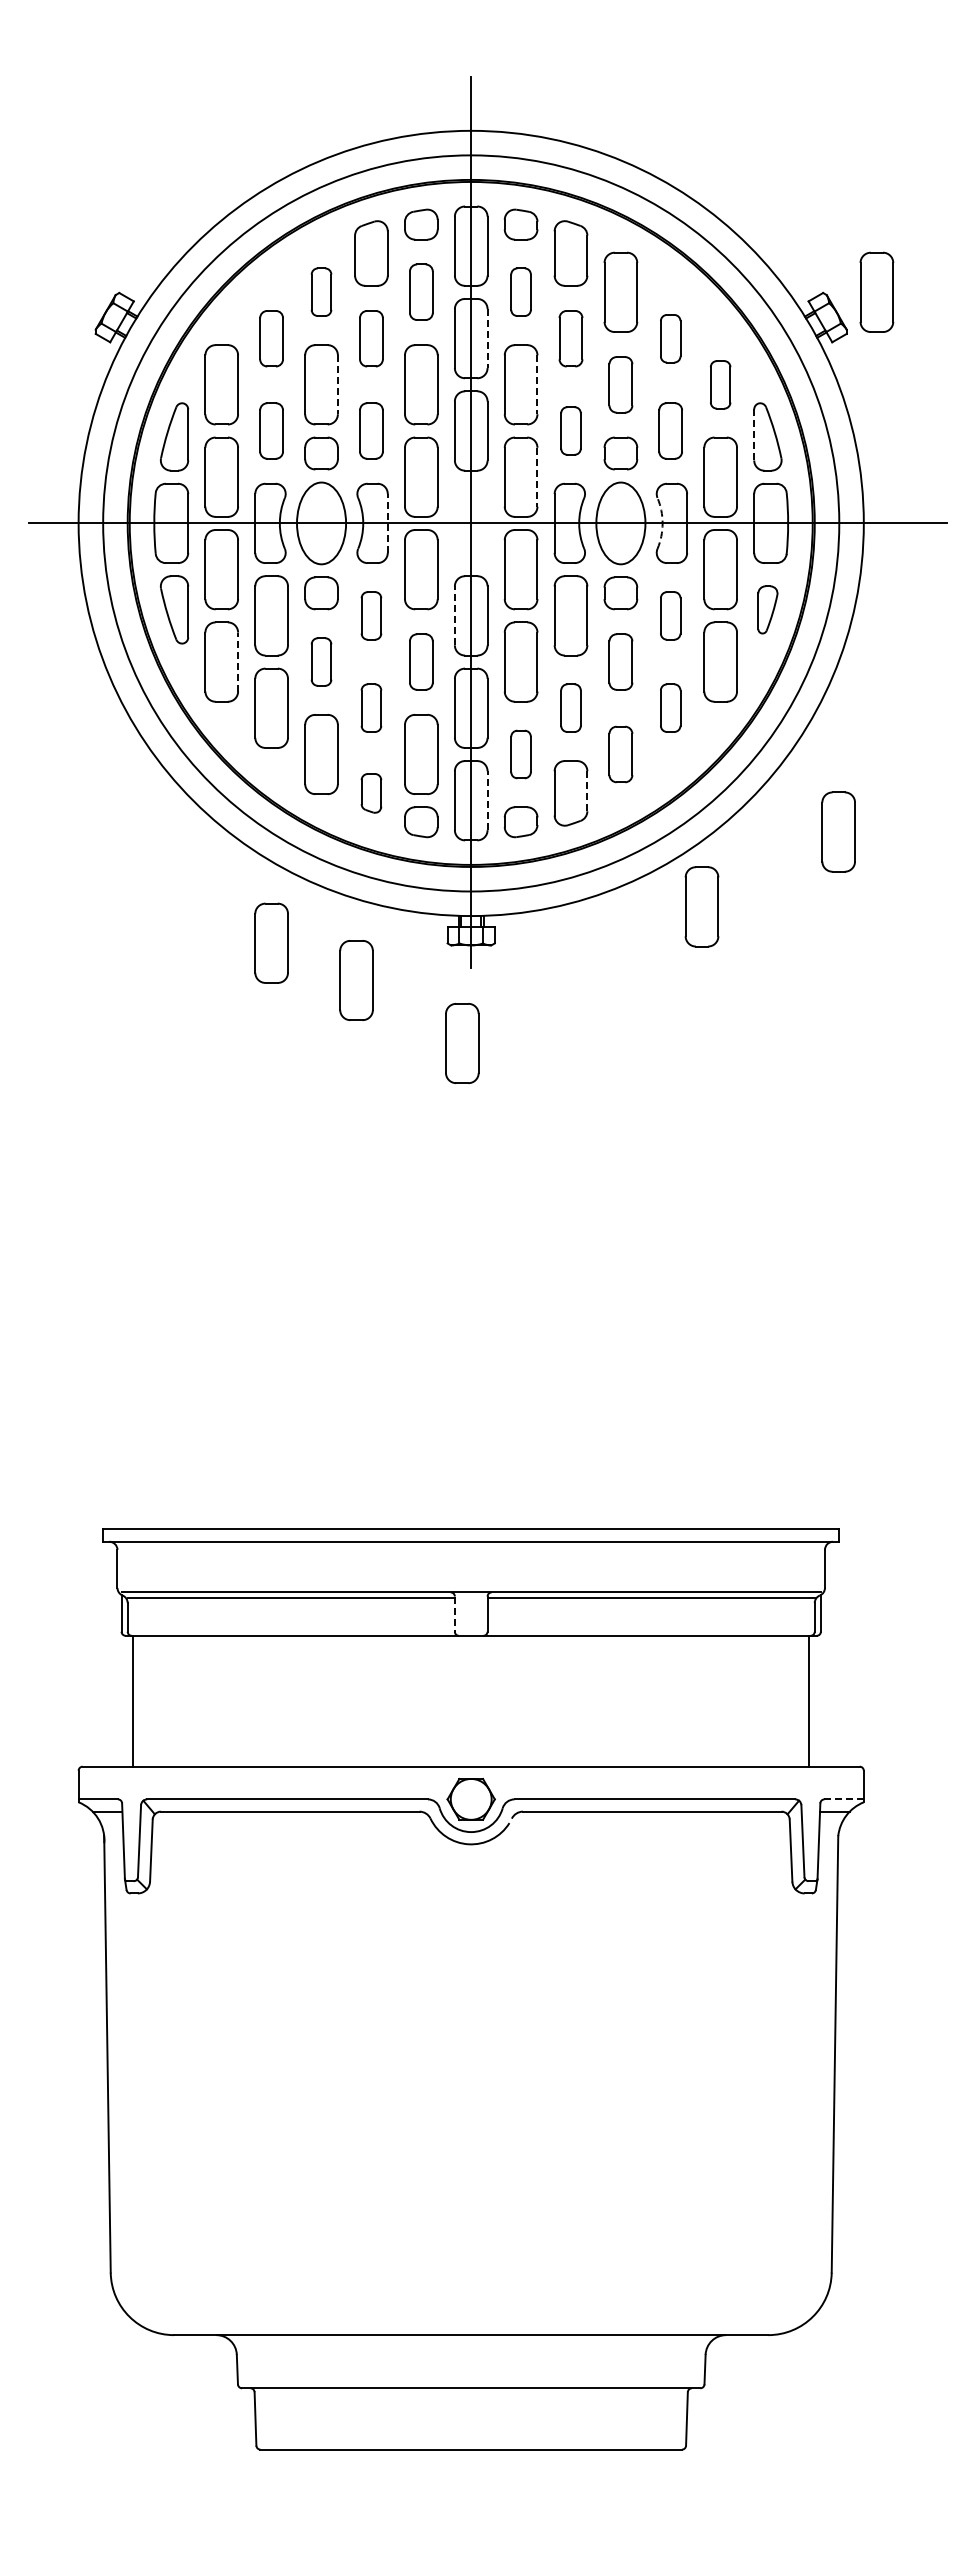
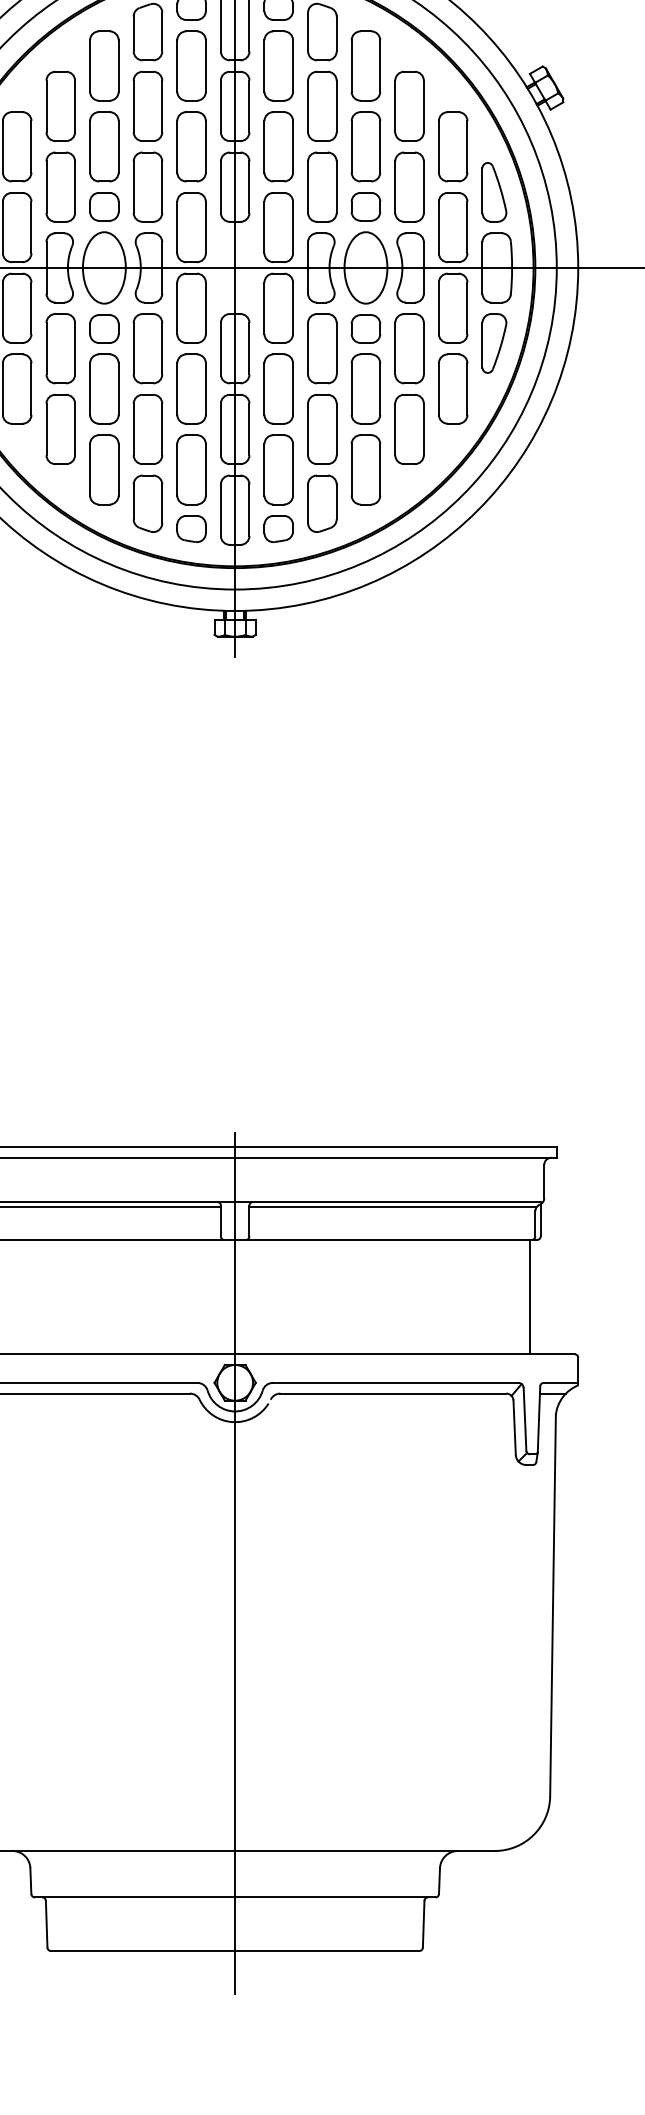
part: (321, 291) -> (104, 65), size x1.67
part: (421, 291) -> (191, 65), size x1.43
part: (520, 291) -> (278, 65), size x1.67
part: (876, 291) -> (589, 65), removed
part: (271, 338) -> (60, 106), size x1.43
part: (371, 338) -> (148, 106), size x1.43
part: (570, 338) -> (321, 106), size x1.43
part: (670, 338) -> (409, 106), size x1.67
line: (487, 339) -> (249, 107), dashed -> solid
part: (620, 384) -> (365, 146), size x1.43
part: (720, 384) -> (452, 146), size x1.67
line: (337, 385) -> (118, 147), dashed -> solid
line: (537, 385) -> (293, 147), dashed -> solid
part: (271, 430) -> (60, 186), size x1.43
part: (371, 430) -> (148, 186), size x1.43
part: (570, 430) -> (321, 186), size x1.67
part: (670, 430) -> (409, 186), size x1.43
line: (754, 434) -> (482, 190), dashed -> solid
line: (537, 477) -> (293, 227), dashed -> solid
line: (387, 522) -> (162, 267), dashed -> solid
arc: (662, 523) -> (402, 267), dashed -> solid
part: (767, 609) -> (494, 343), size x1.43
part: (371, 615) -> (148, 348), size x1.67
line: (454, 615) -> (220, 348), dashed -> solid
part: (670, 615) -> (409, 348), size x1.67
line: (238, 661) -> (31, 388), dashed -> solid
part: (321, 661) -> (104, 388), size x1.67
part: (421, 661) -> (191, 388), size x1.43
part: (620, 661) -> (365, 388), size x1.43
part: (371, 707) -> (148, 428), size x1.67
part: (570, 707) -> (321, 428), size x1.67
part: (670, 707) -> (409, 428), size x1.67
part: (520, 754) -> (278, 469), size x1.67
part: (620, 754) -> (365, 469), size x1.43
line: (587, 790) -> (336, 501), dashed -> solid
part: (371, 793) -> (148, 503), size x1.67
line: (487, 800) -> (249, 510), dashed -> solid
part: (838, 831) -> (556, 537), removed
part: (701, 906) -> (436, 602), removed
part: (271, 942) -> (60, 634), removed
part: (356, 980) -> (134, 667), removed
part: (462, 1043) -> (227, 722), removed
line: (454, 1614) -> (220, 1221), dashed -> solid
line: (844, 1799) -> (561, 1382), dashed -> solid
line: (471, 2005) -> (235, 1562), added

